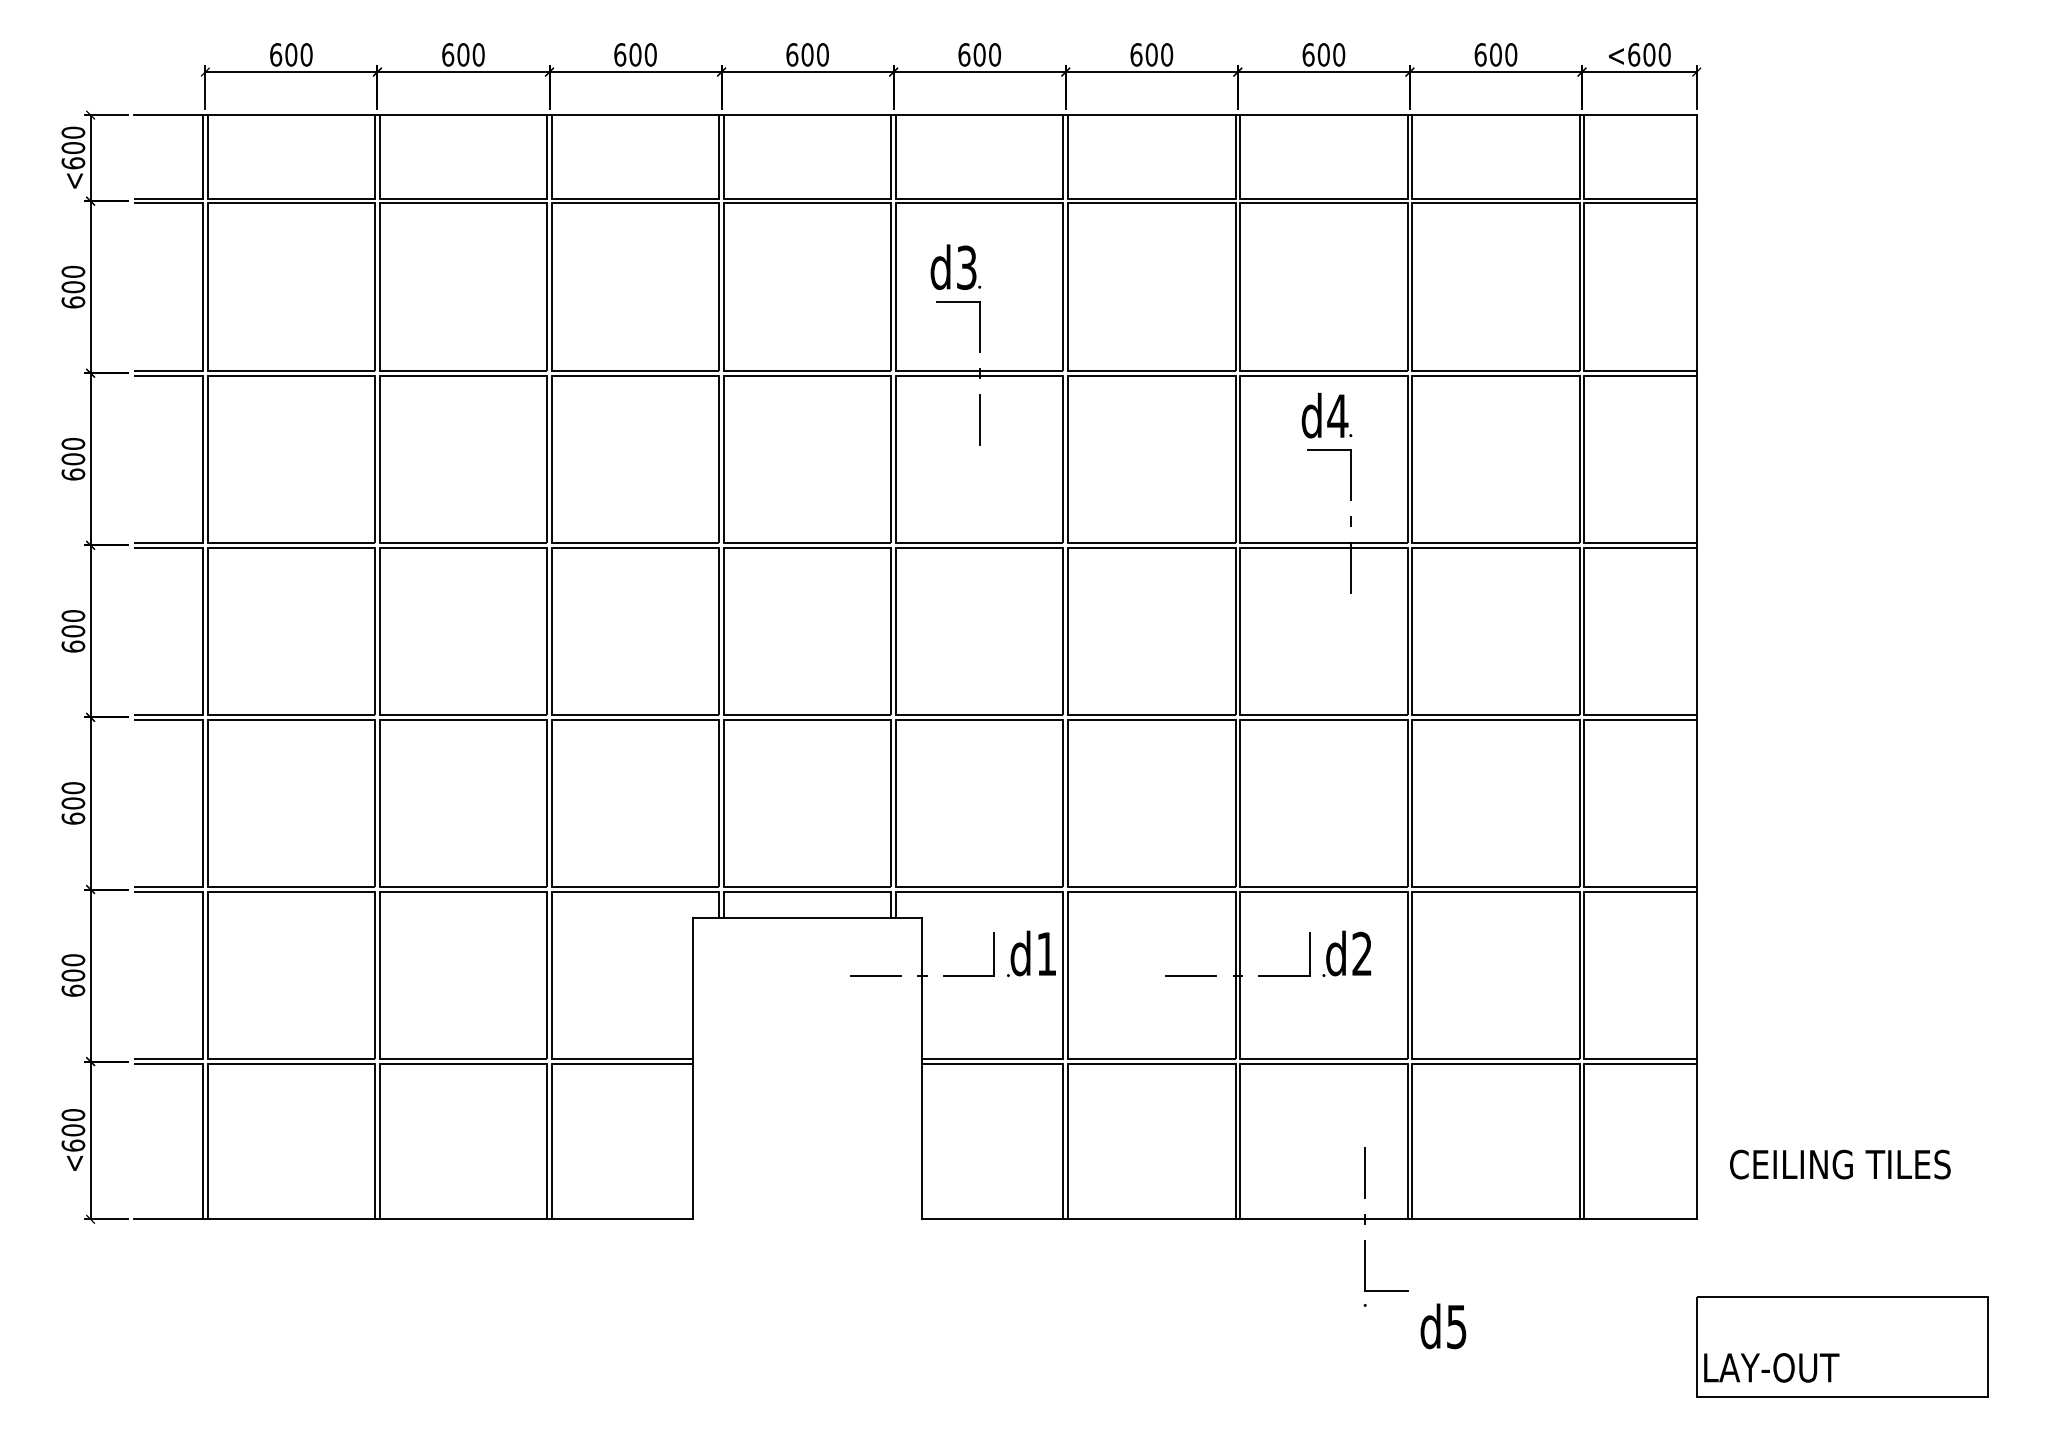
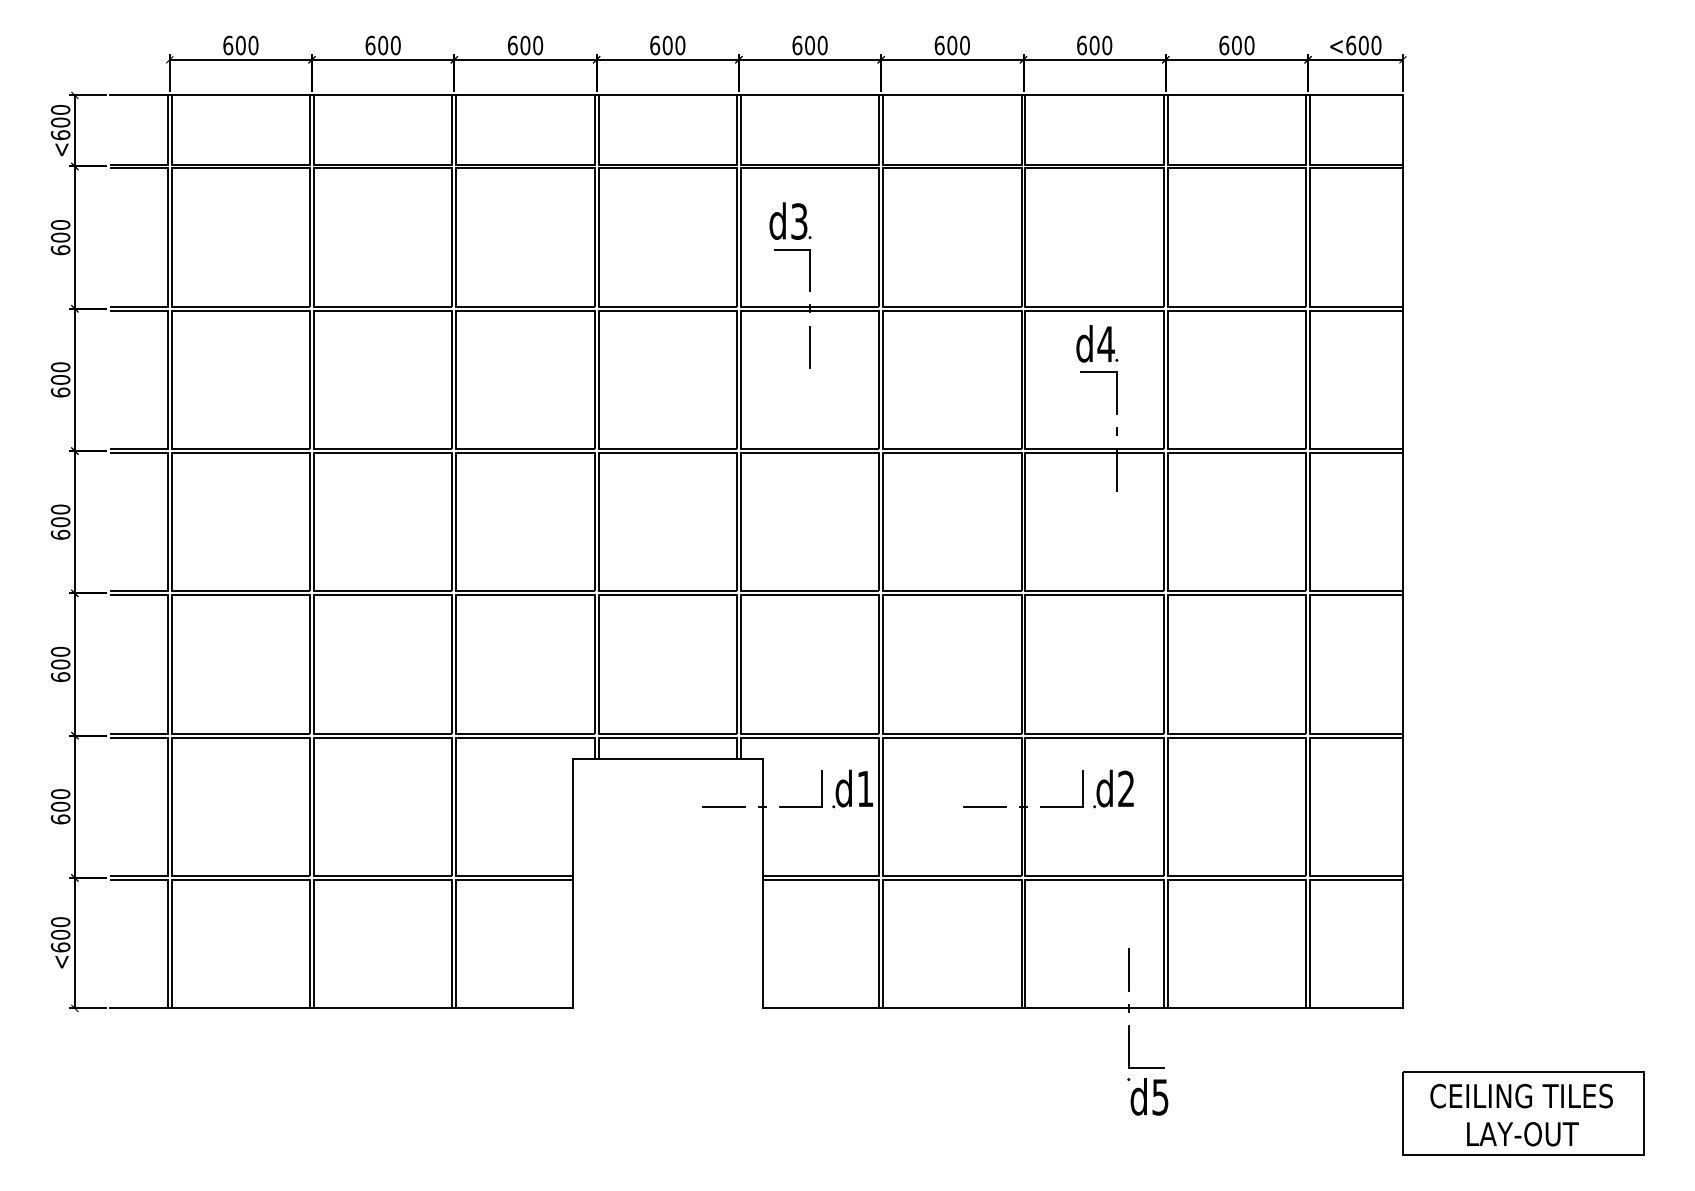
text: (1840, 1163) -> (1521, 1095), moved
text: (1443, 1325) -> (1149, 1096), moved
text: (1771, 1368) -> (1522, 1134), moved

